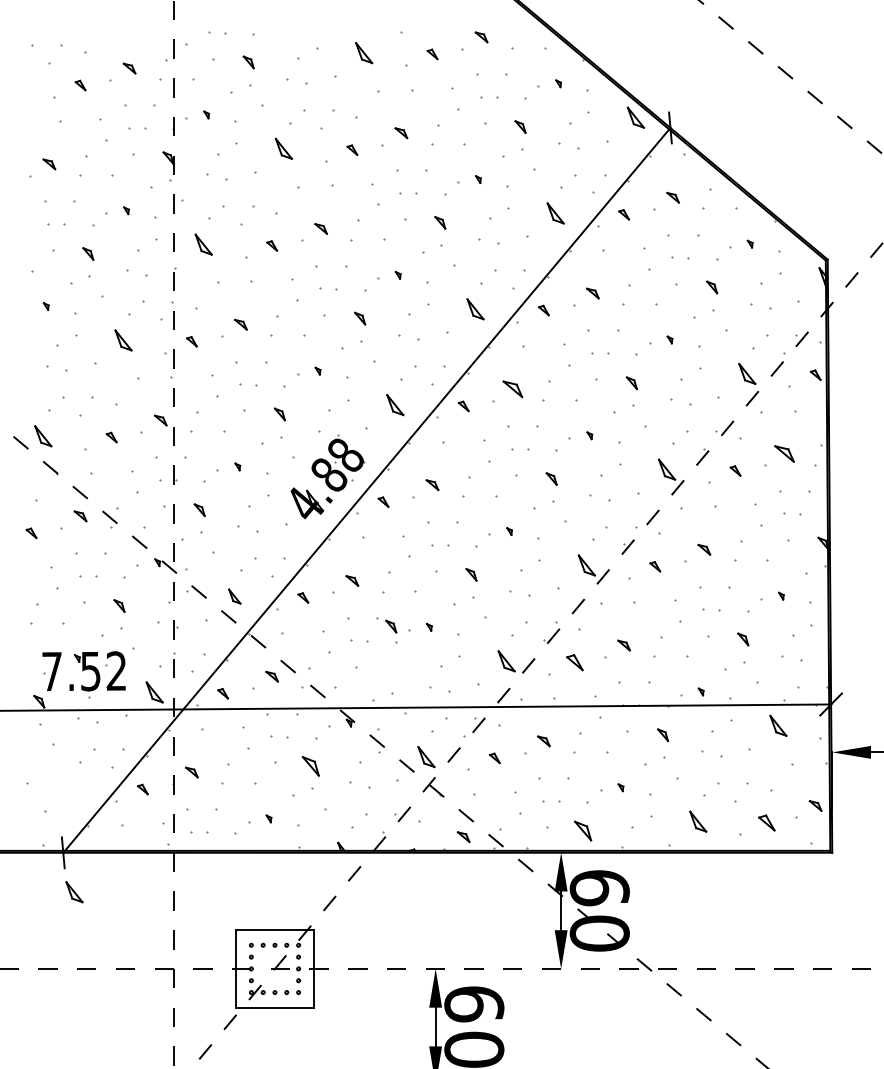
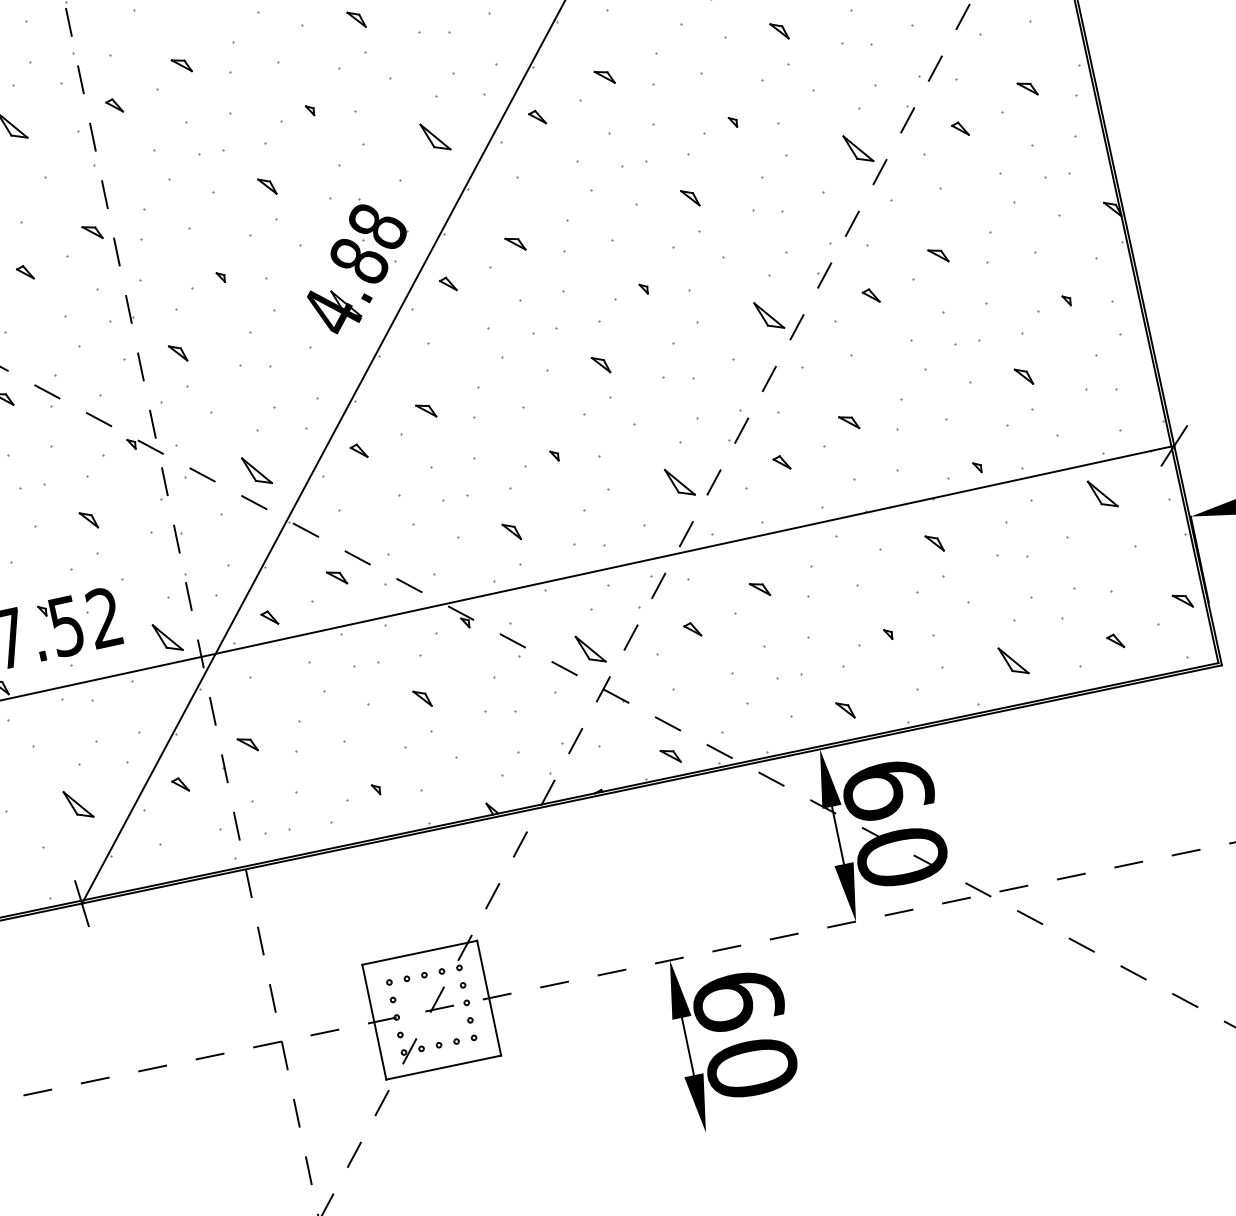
part: (512, 389) -> (604, 77), size x0.62
part: (784, 453) -> (1027, 88), size x0.62
part: (234, 596) -> (256, 470), size x1.43
part: (391, 626) -> (512, 531), moved
part: (575, 662) -> (782, 462), size x0.62
part: (311, 766) -> (423, 698), size x0.62
part: (766, 822) -> (1115, 640), size x0.62
part: (582, 830) -> (844, 709), size x0.62
part: (74, 892) -> (78, 804), moved

